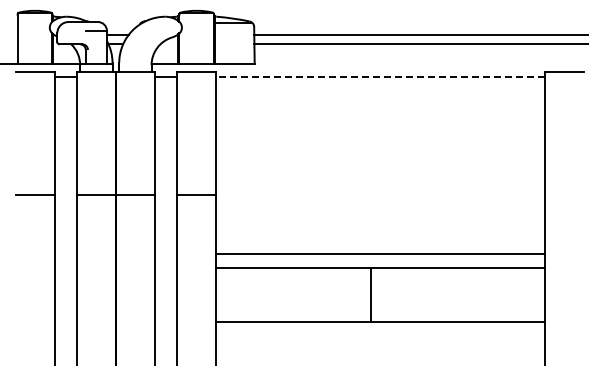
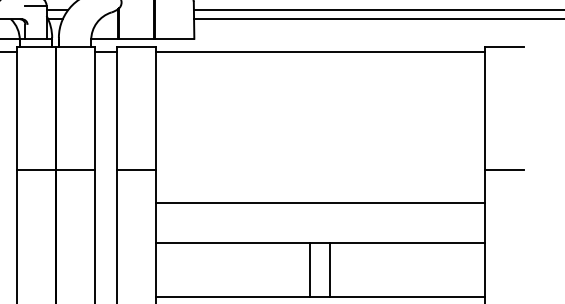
line: (380, 77) -> (320, 52), dashed -> solid
line: (564, 194) -> (504, 169), added
line: (380, 254) -> (320, 203), moved
line: (390, 294) -> (330, 269), added

